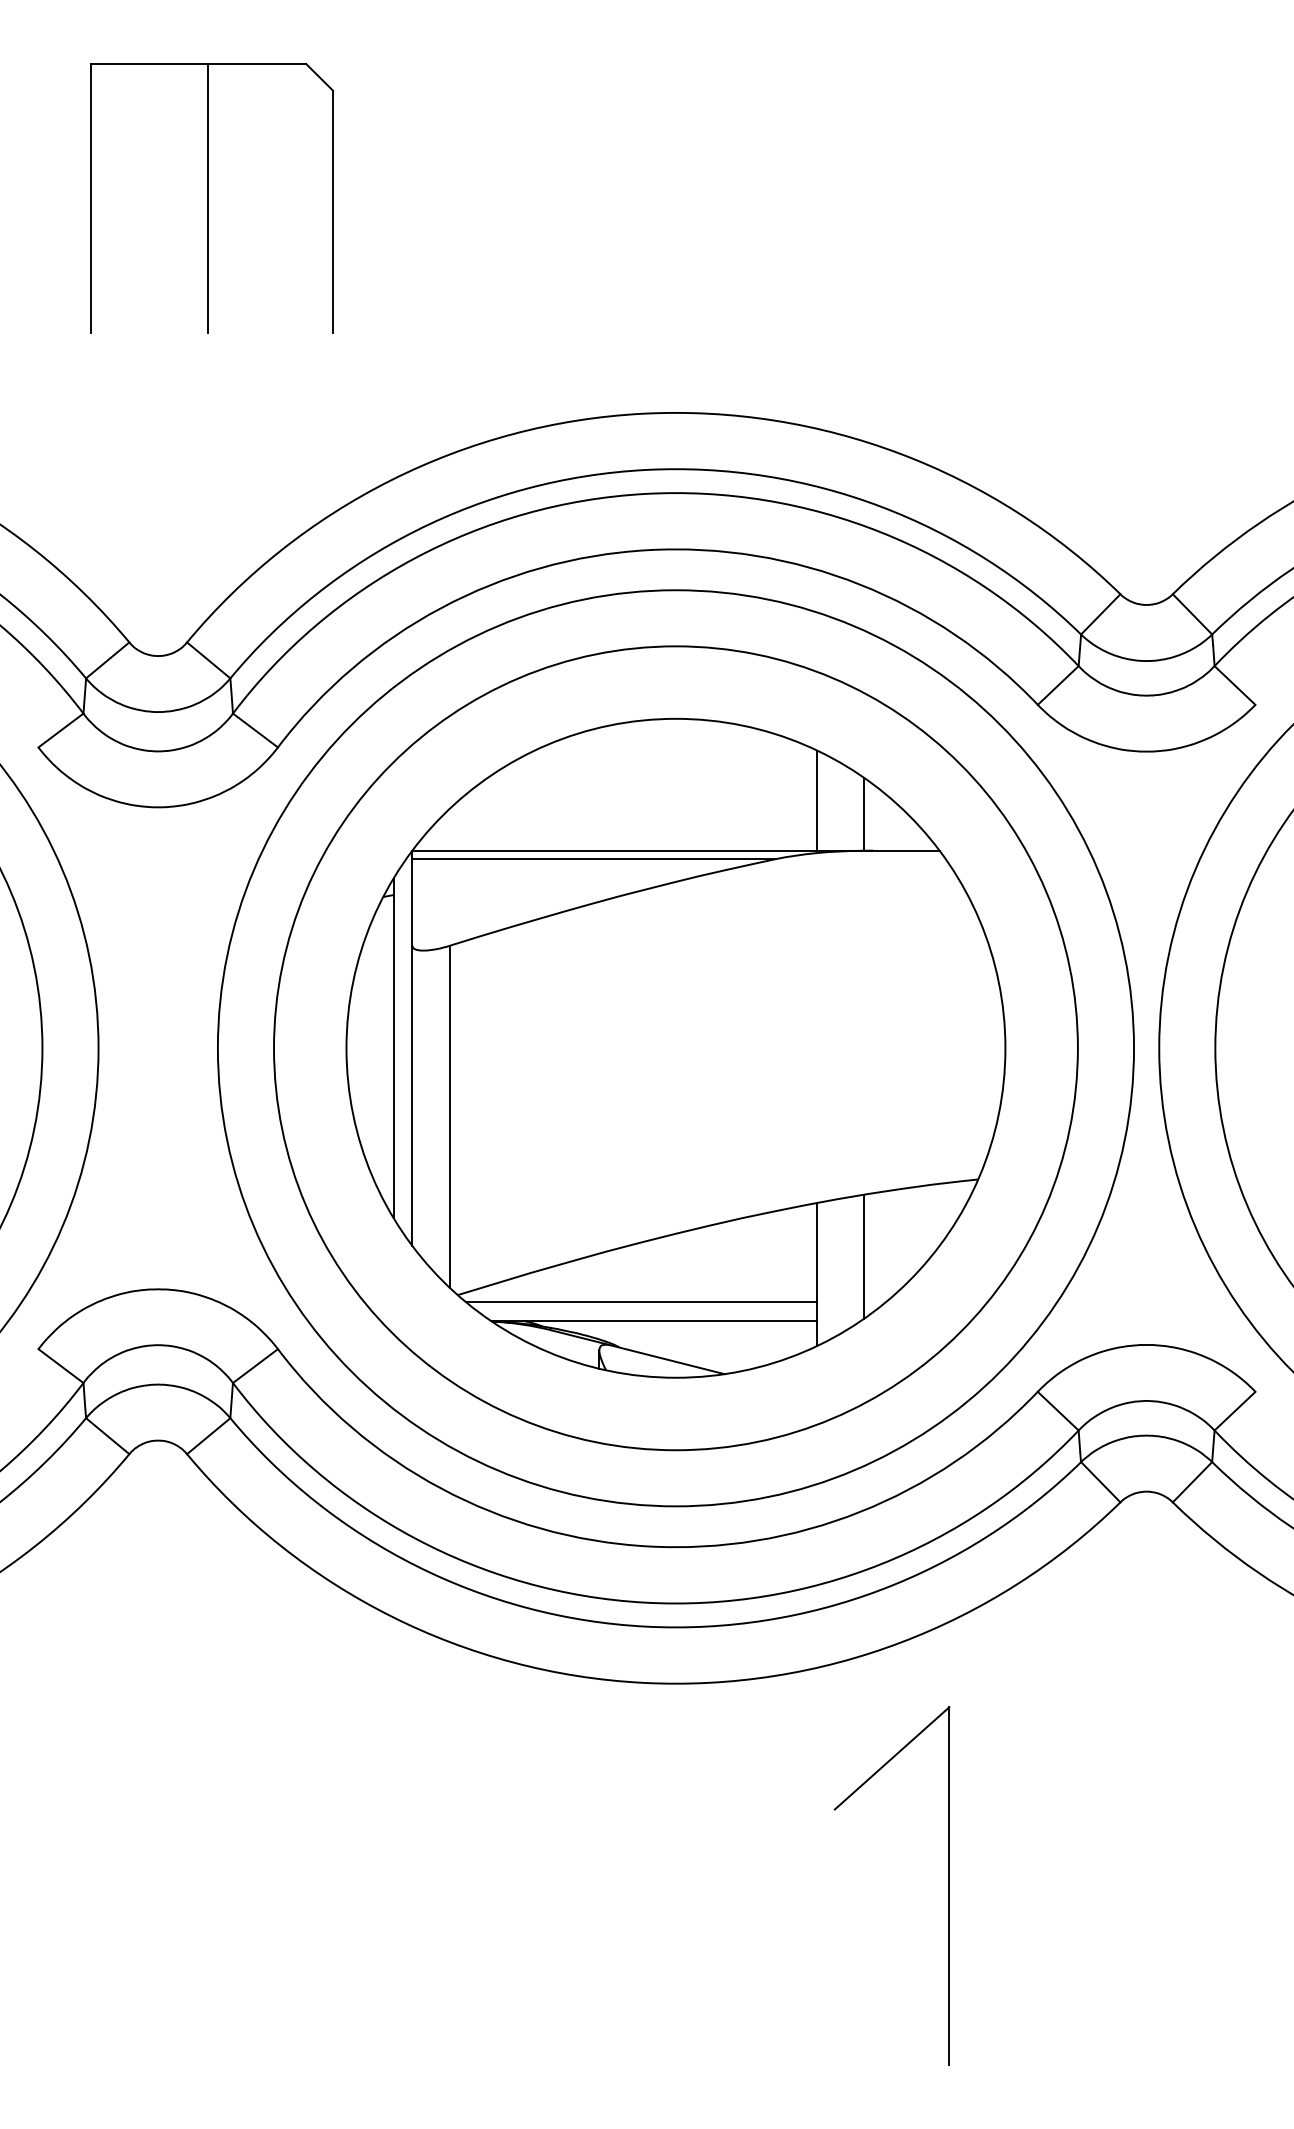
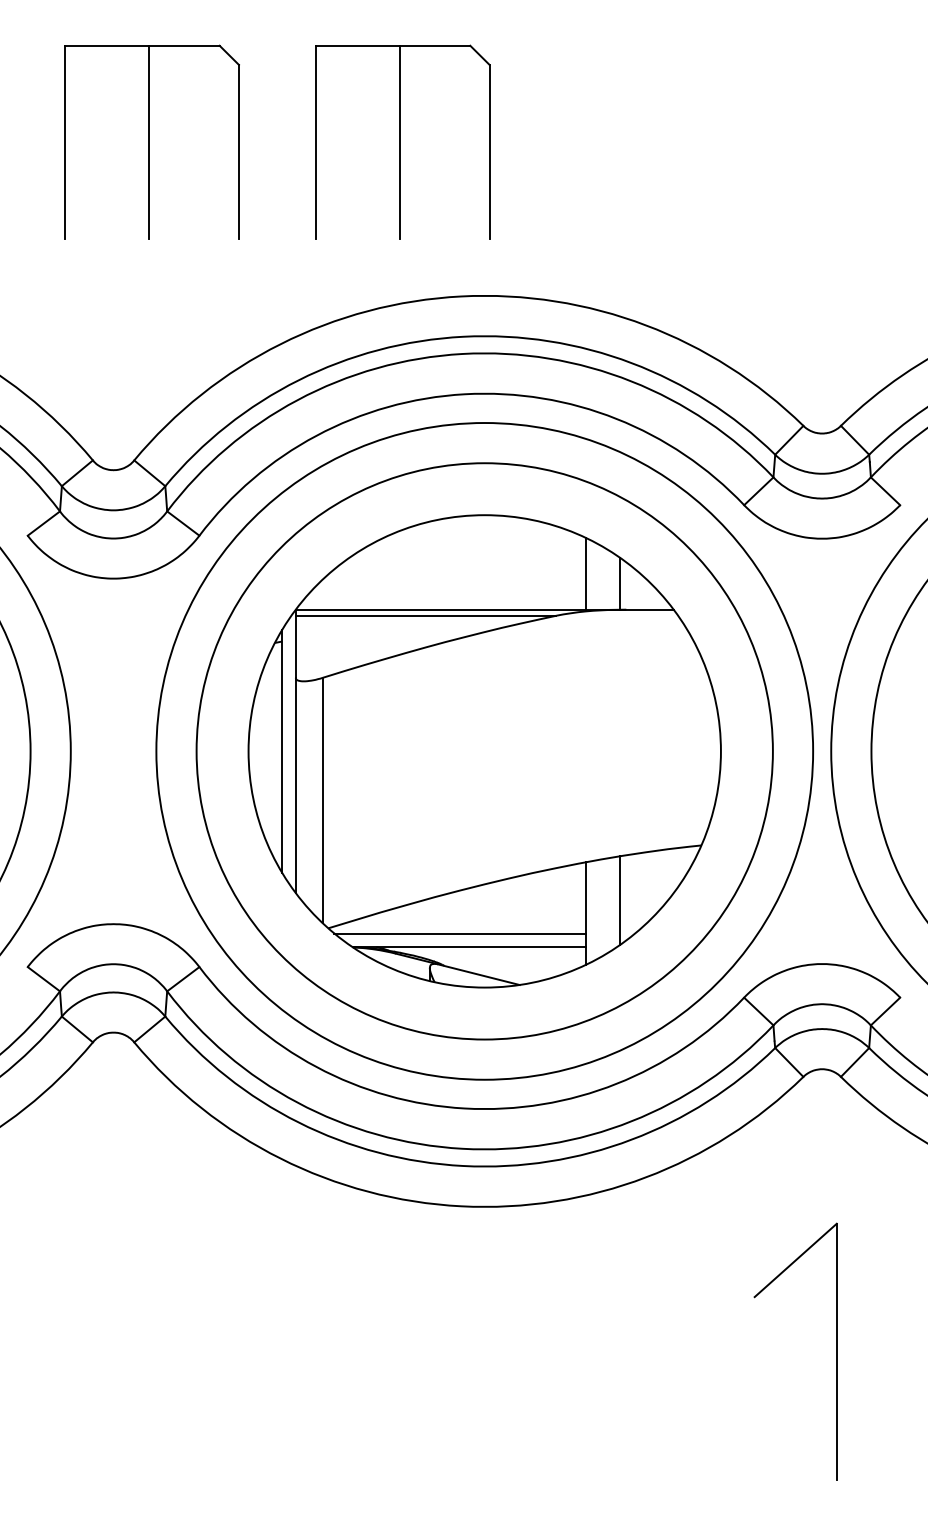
part: (561, 197) -> (402, 141), added
part: (948, 1885) -> (836, 1351), moved

